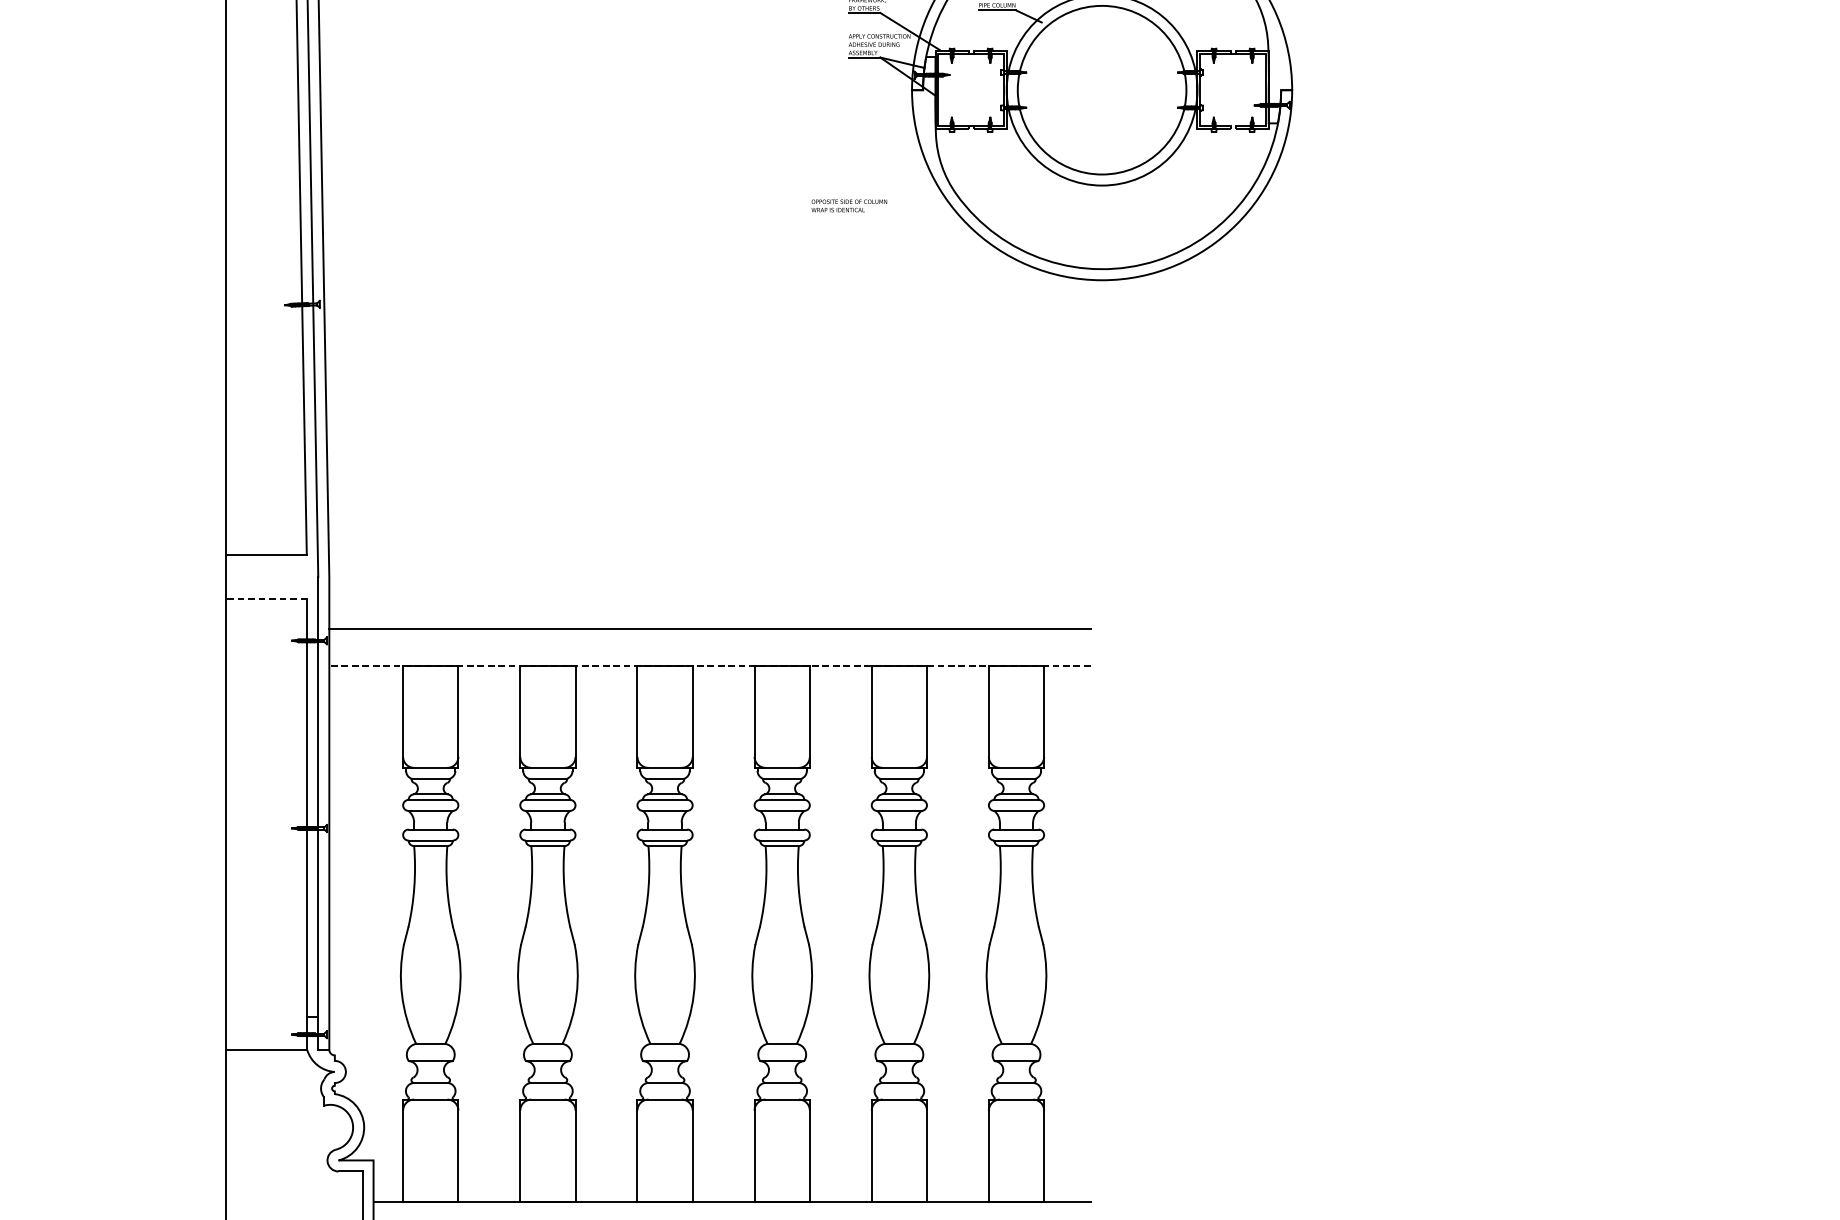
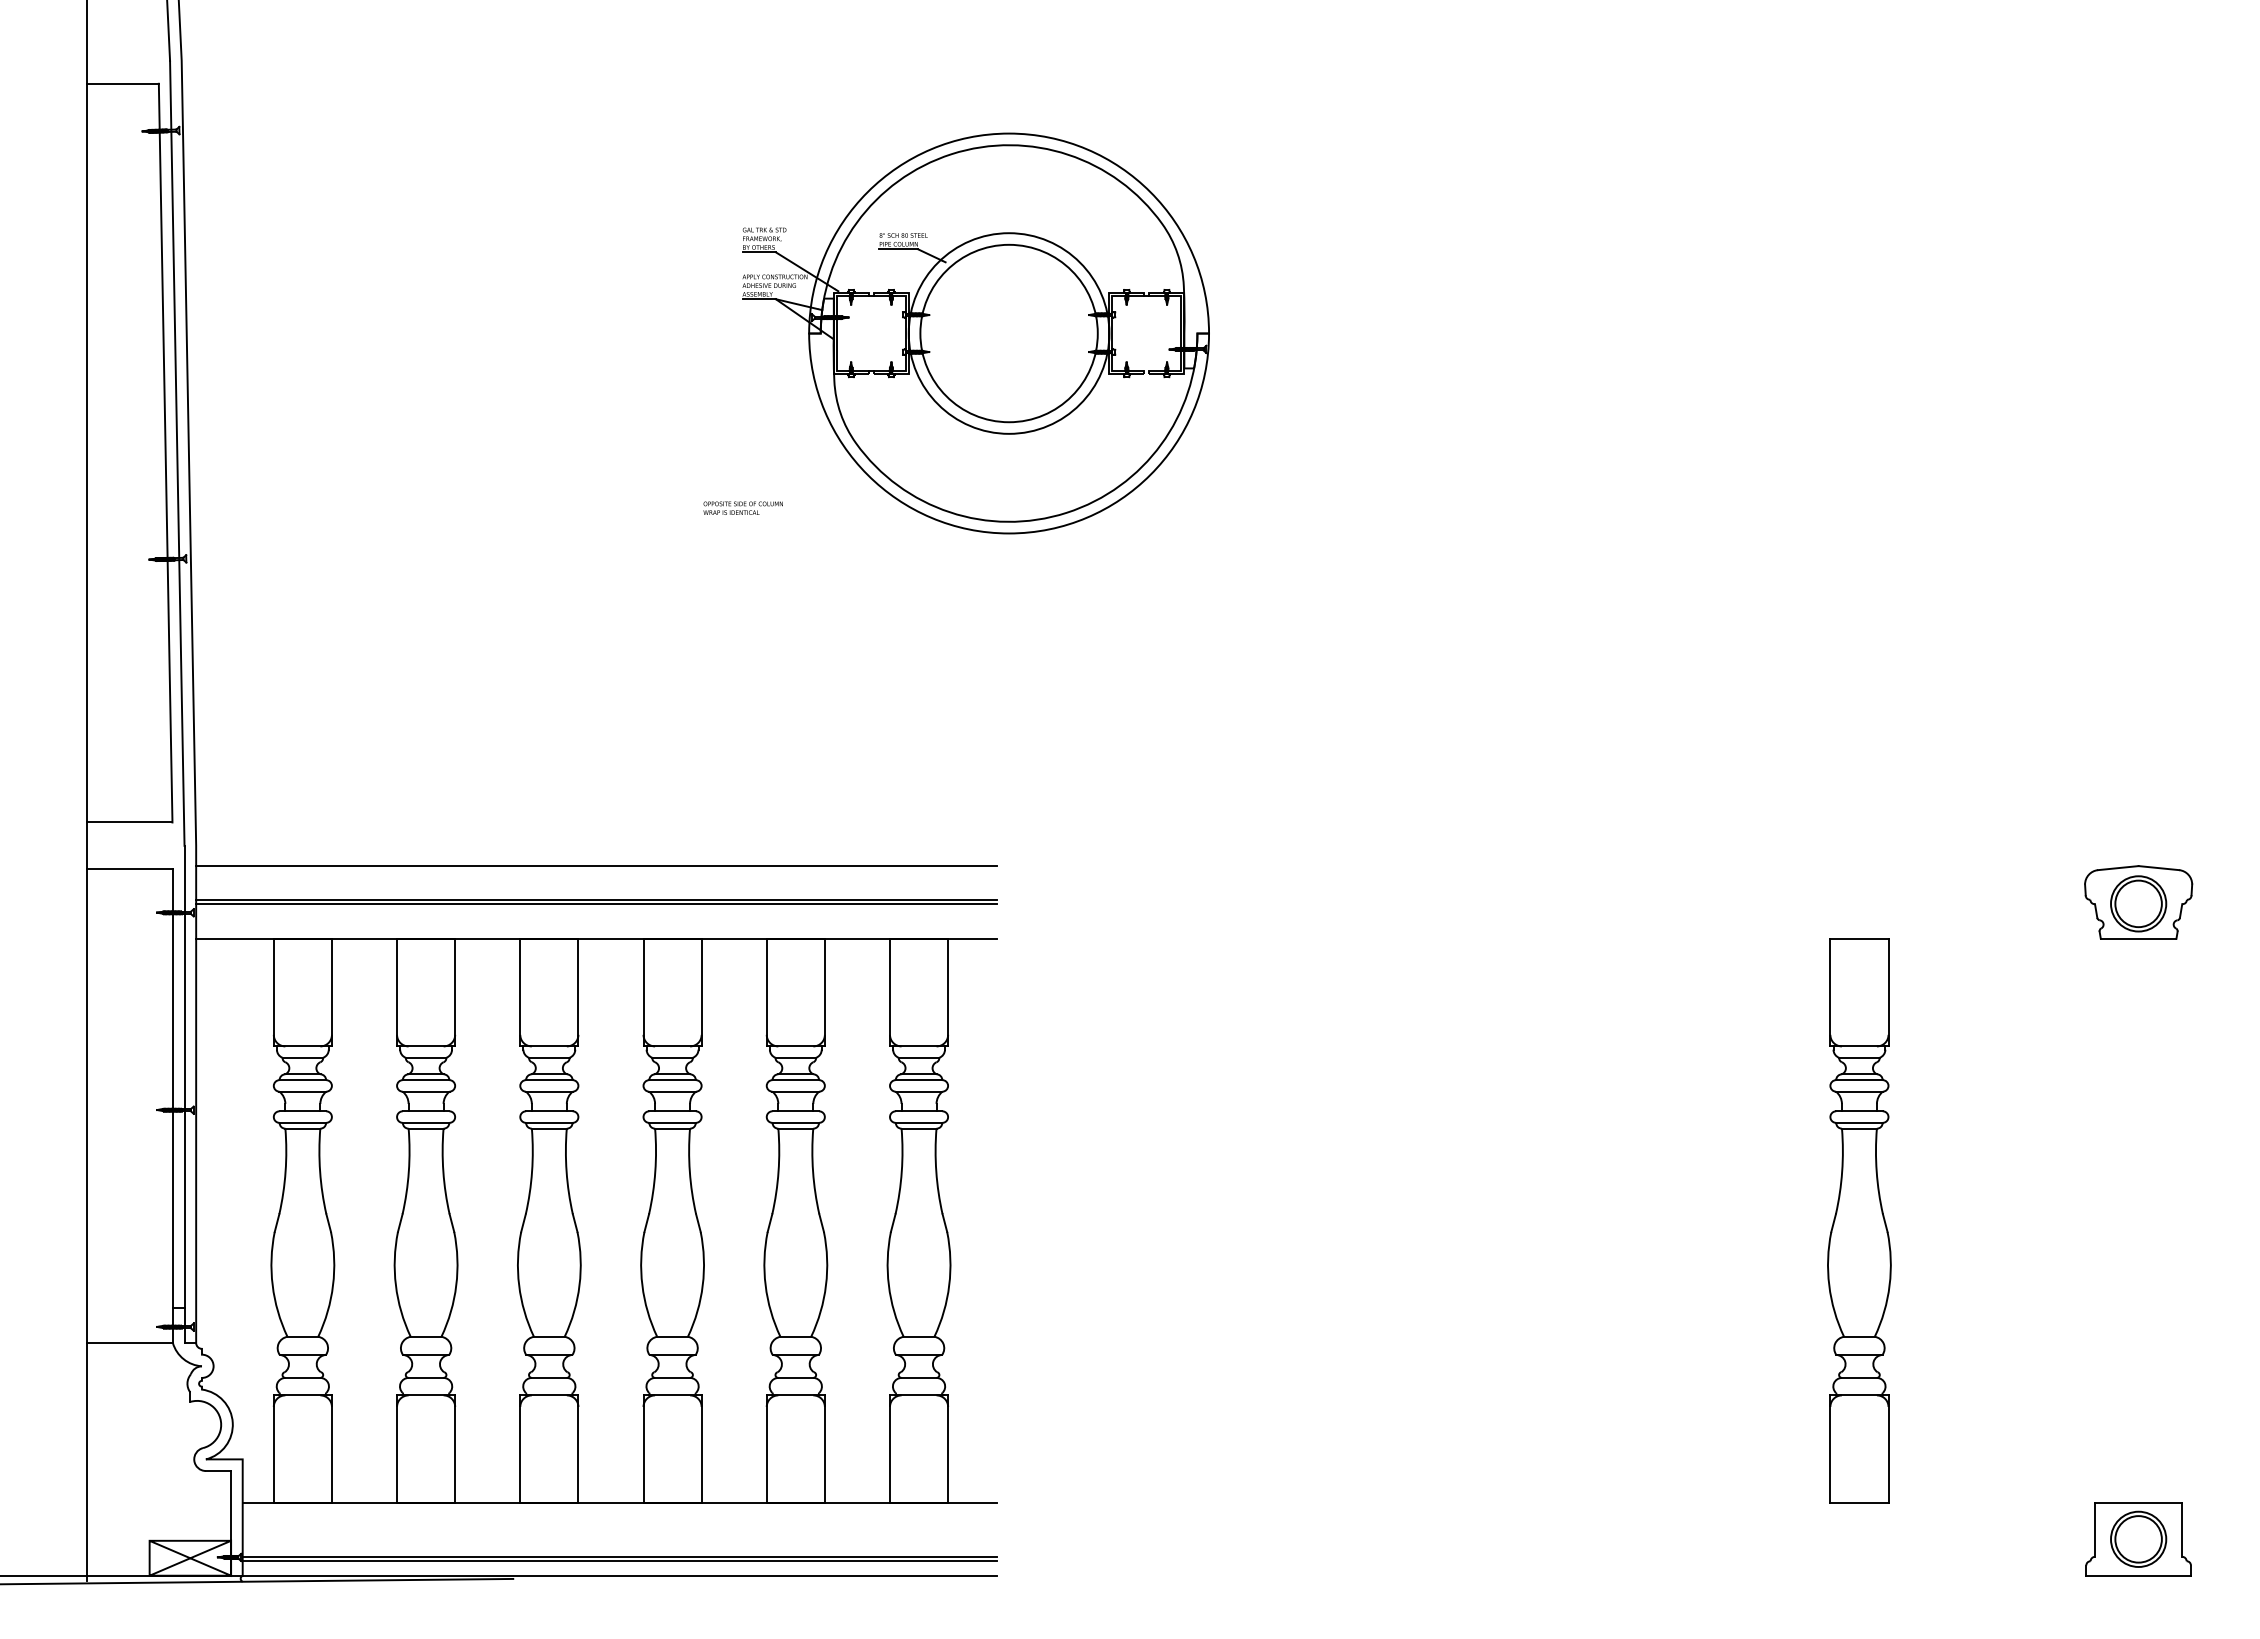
text: (848, 205) -> (742, 507), moved
line: (709, 596) -> (596, 866), added
line: (266, 599) -> (130, 869), dashed -> solid
line: (709, 632) -> (596, 904), added
line: (709, 665) -> (596, 938), dashed -> solid

